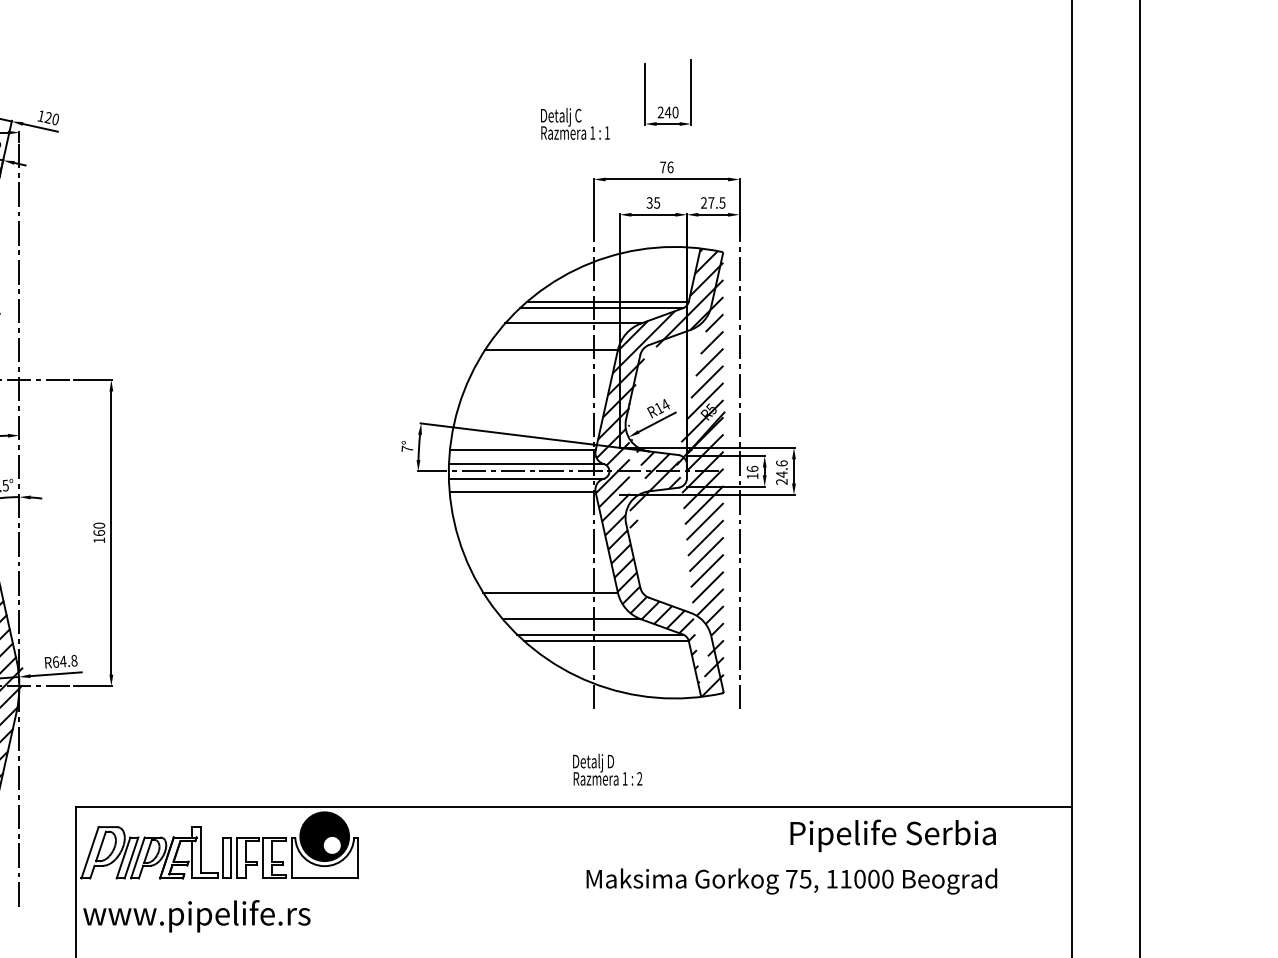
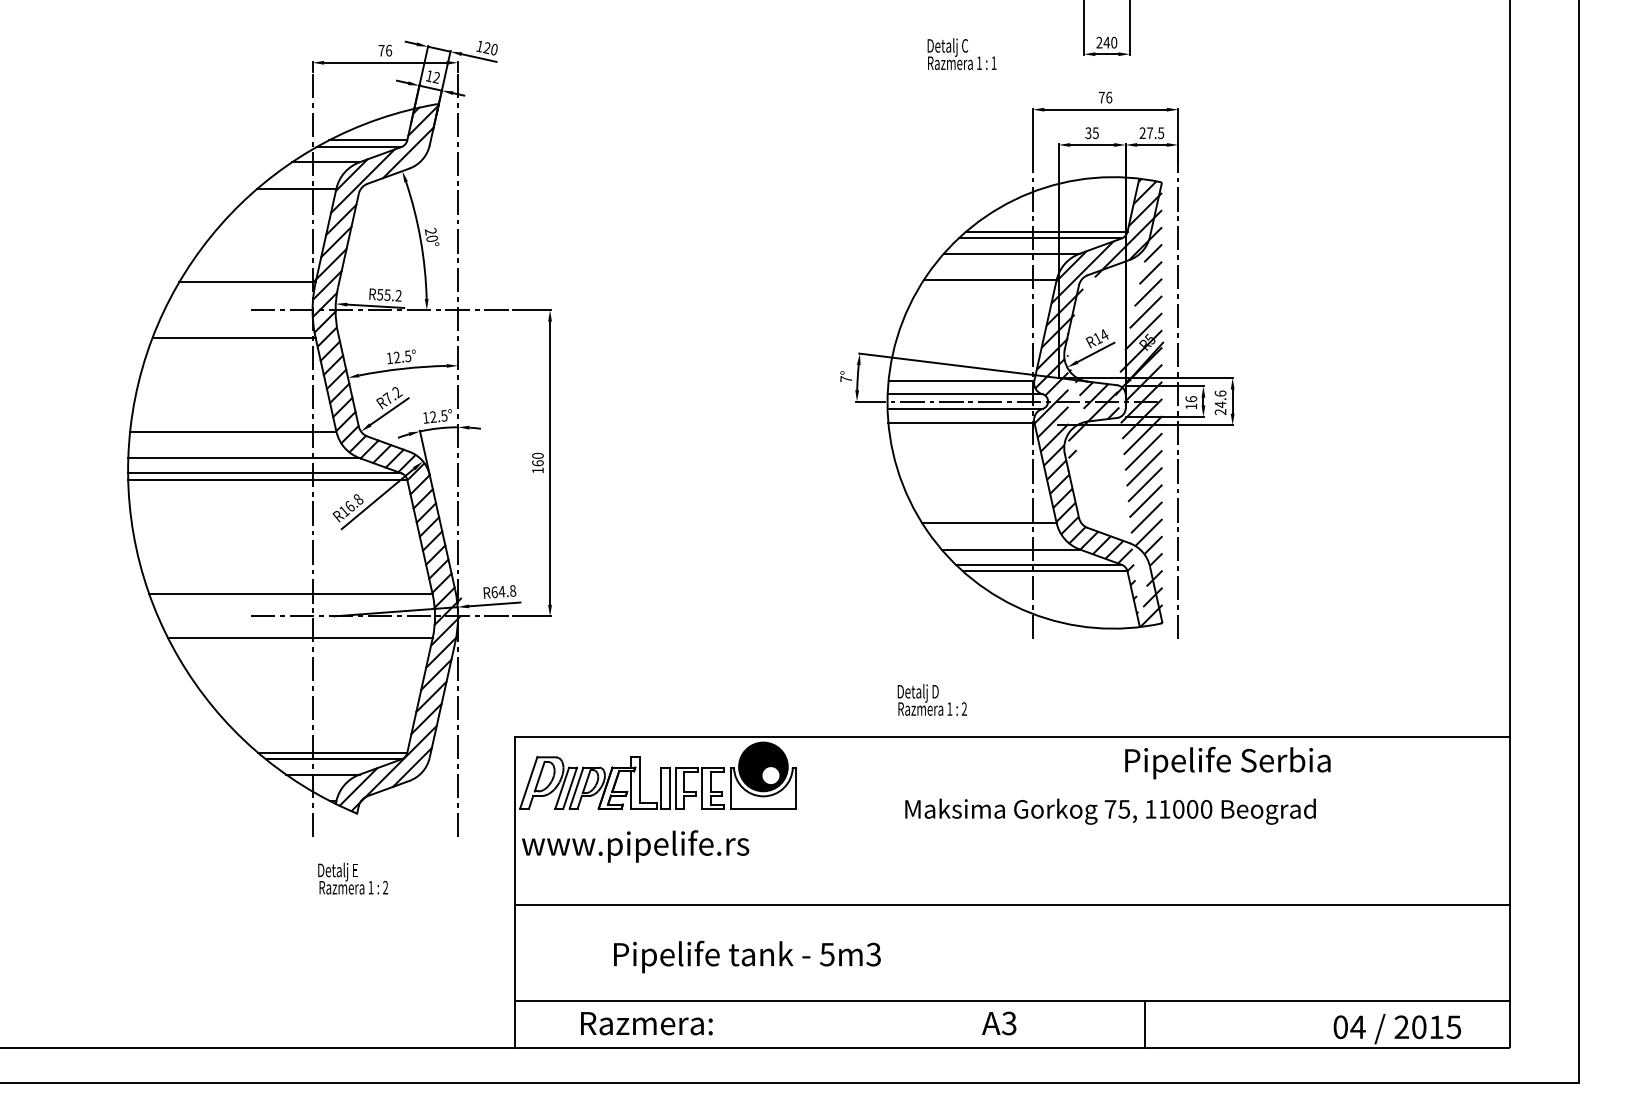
text: (574, 124) -> (961, 54), moved
text: (606, 769) -> (931, 699), moved
text: (892, 836) -> (1227, 763), moved
text: (791, 881) -> (1110, 811), moved

